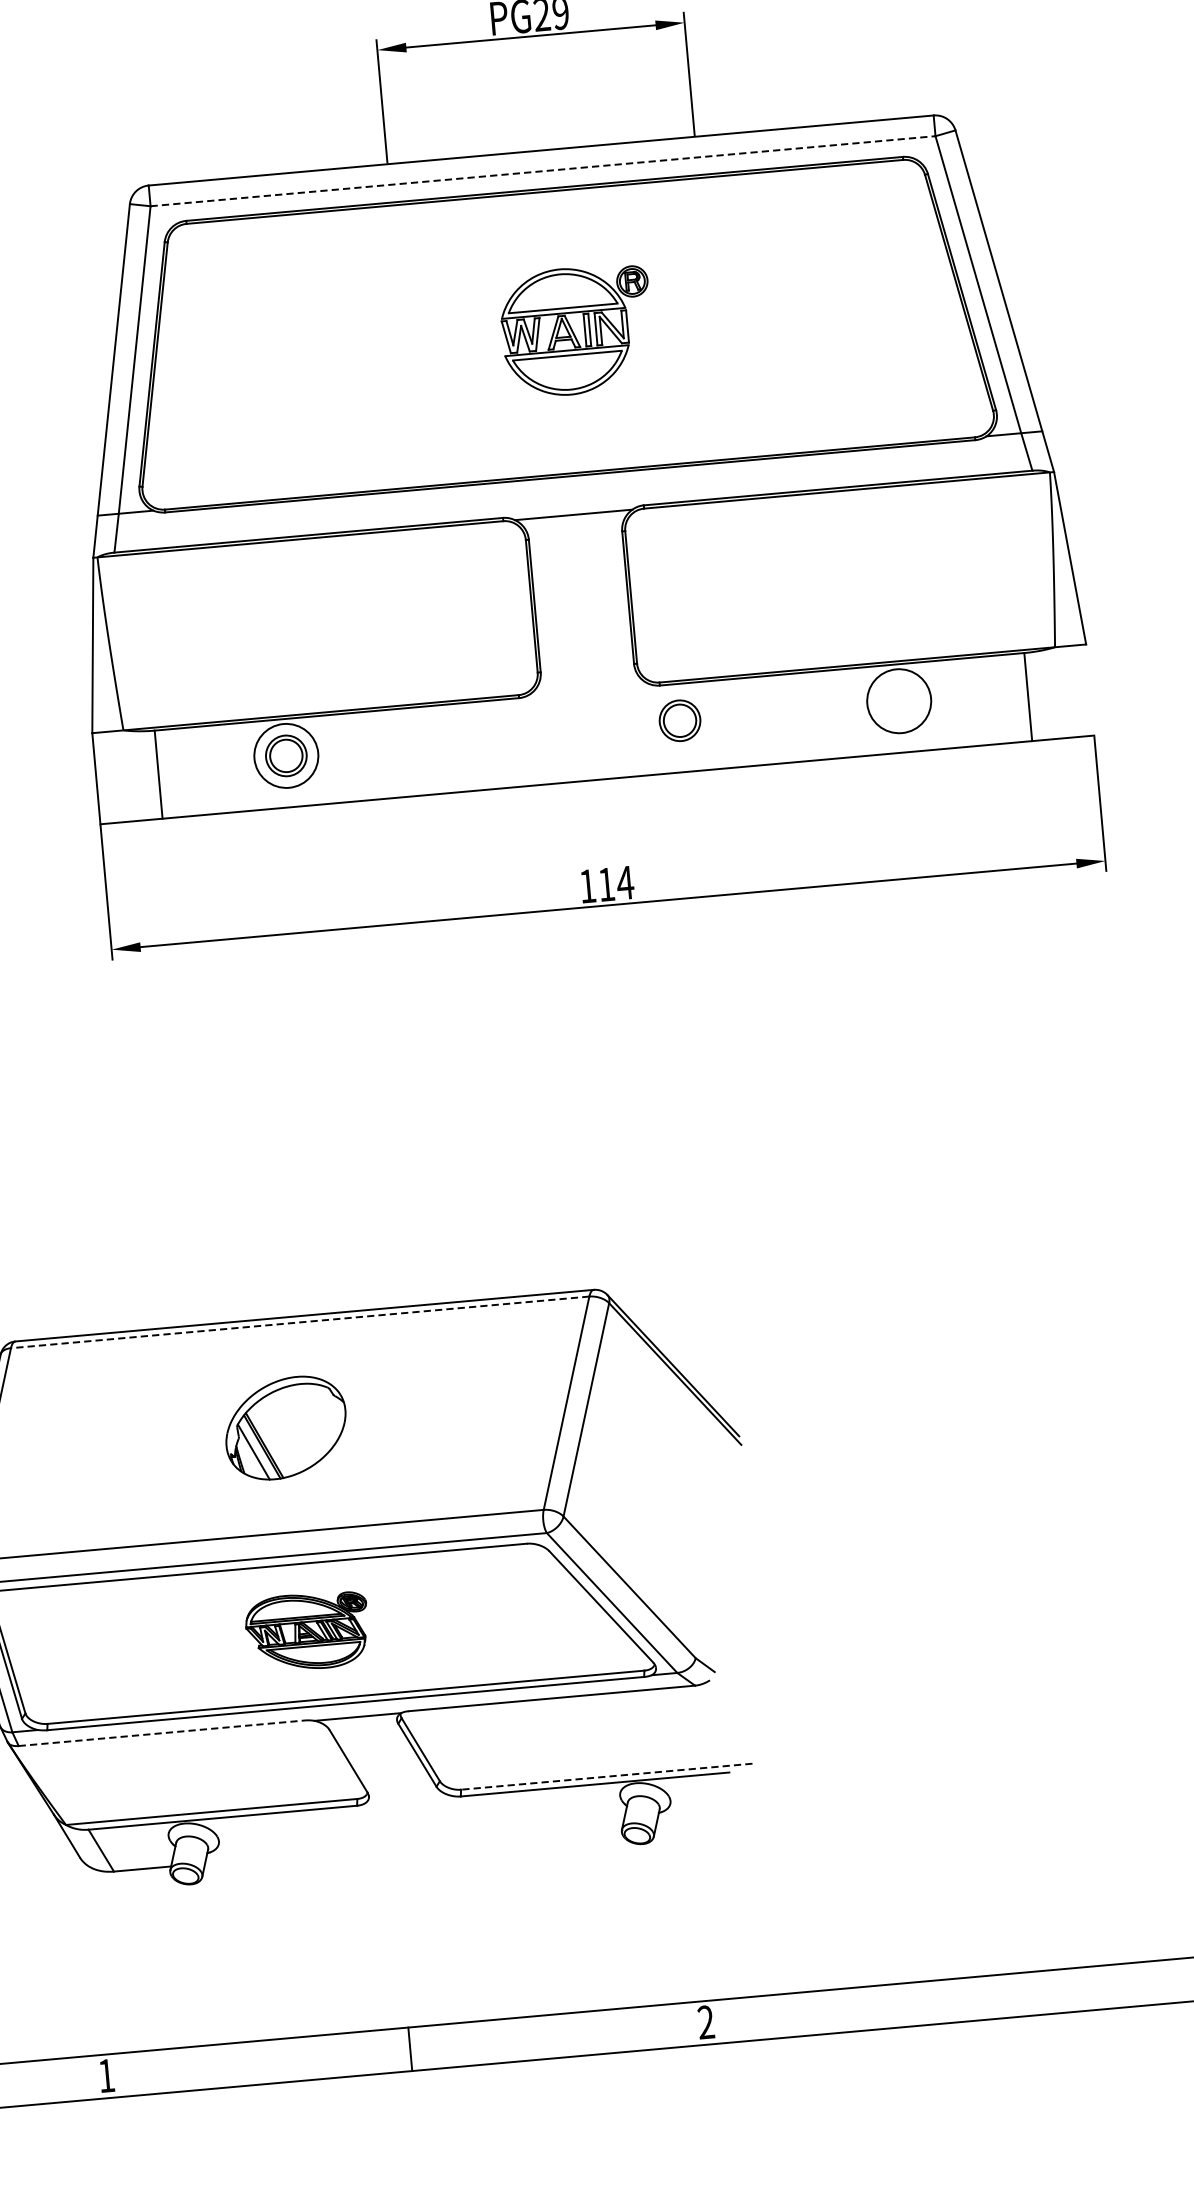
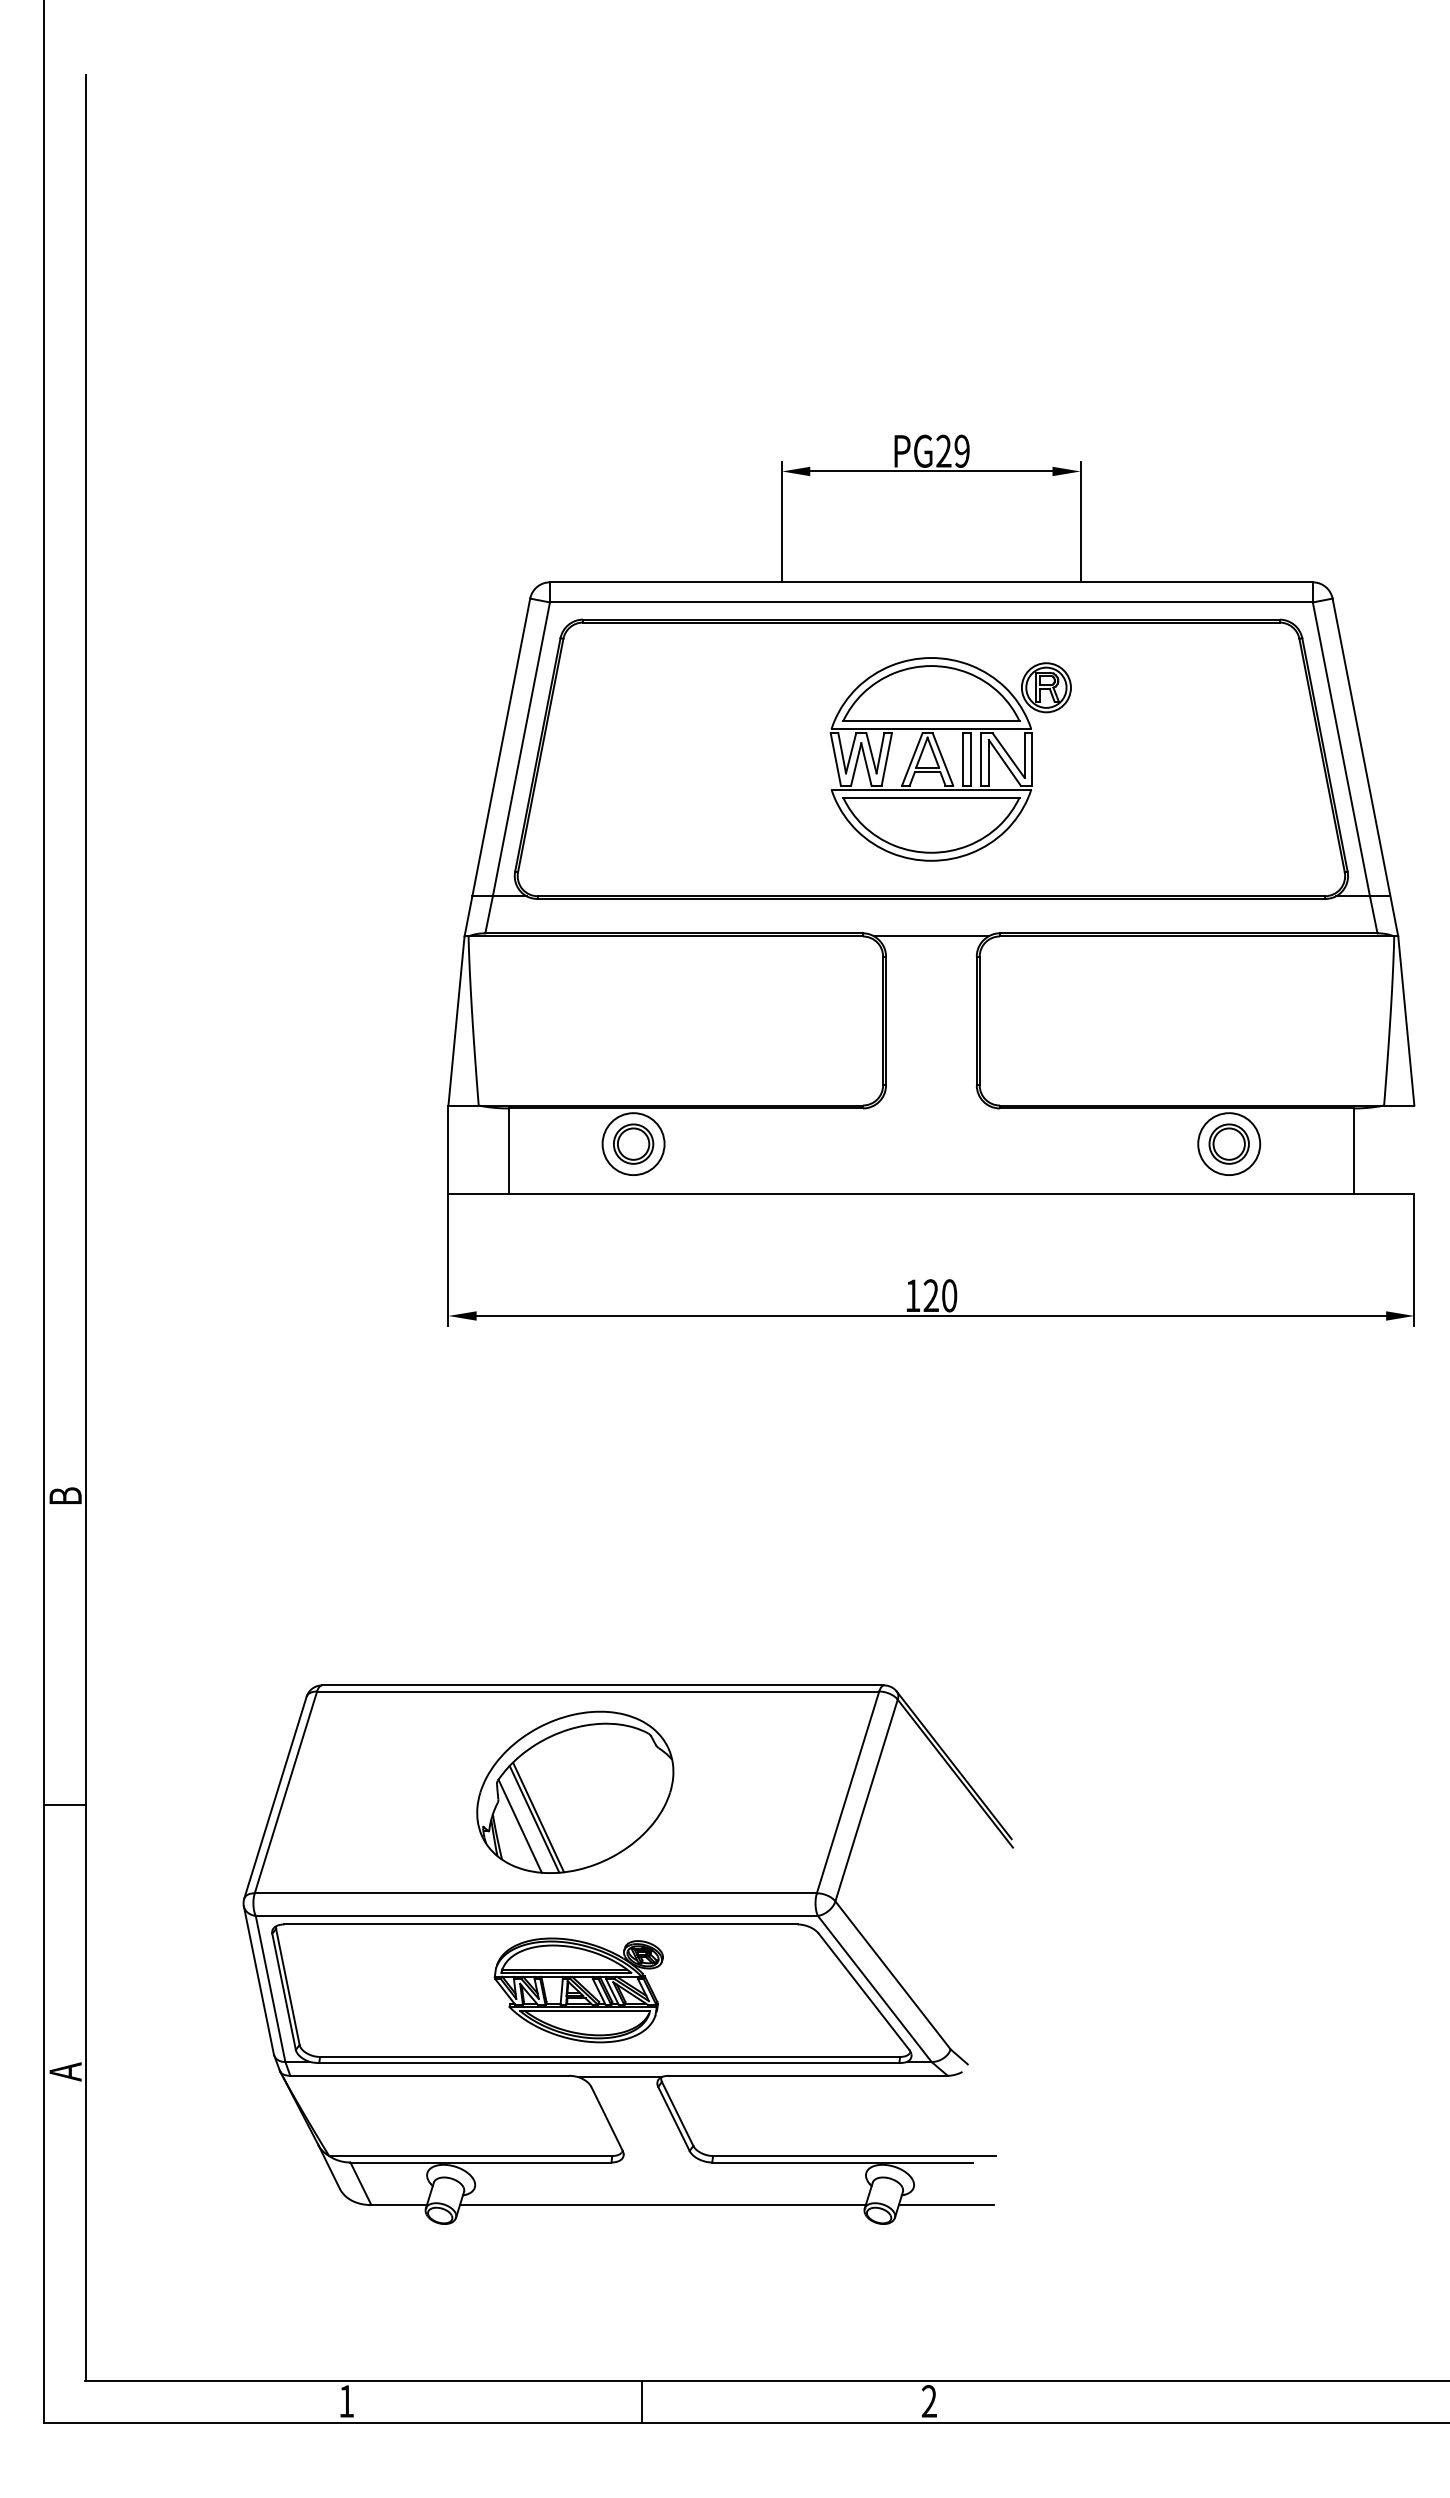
line: (543, 171) -> (931, 602), dashed -> solid
part: (577, 331) -> (950, 759), size x1.67
part: (679, 720) -> (1228, 1143), moved
text: (616, 883) -> (940, 1295), 114 -> 120
line: (299, 1322) -> (597, 1691), dashed -> solid
part: (286, 1427) -> (575, 1791), size x1.67
part: (307, 1631) -> (578, 1990), size x1.43
line: (161, 1732) -> (429, 2075), dashed -> solid
line: (606, 1776) -> (854, 2155), dashed -> solid
line: (705, 1819) -> (946, 2205), added
line: (413, 1845) -> (662, 2205), added

